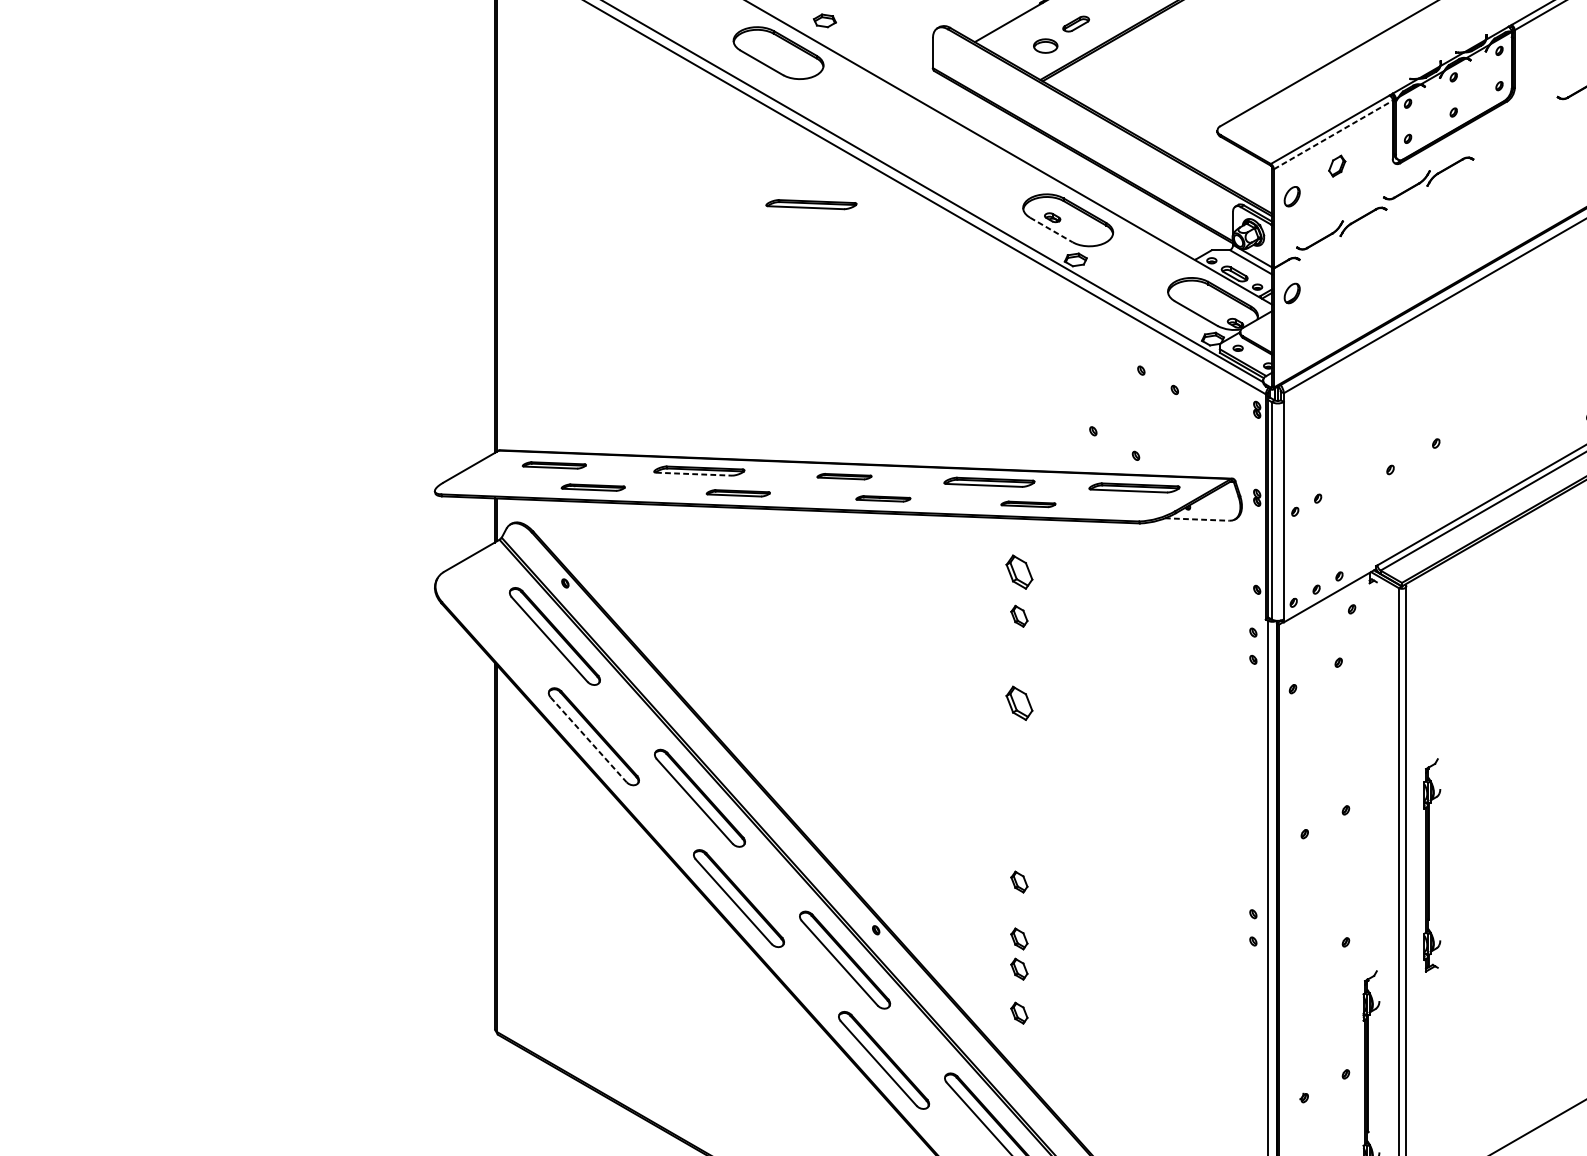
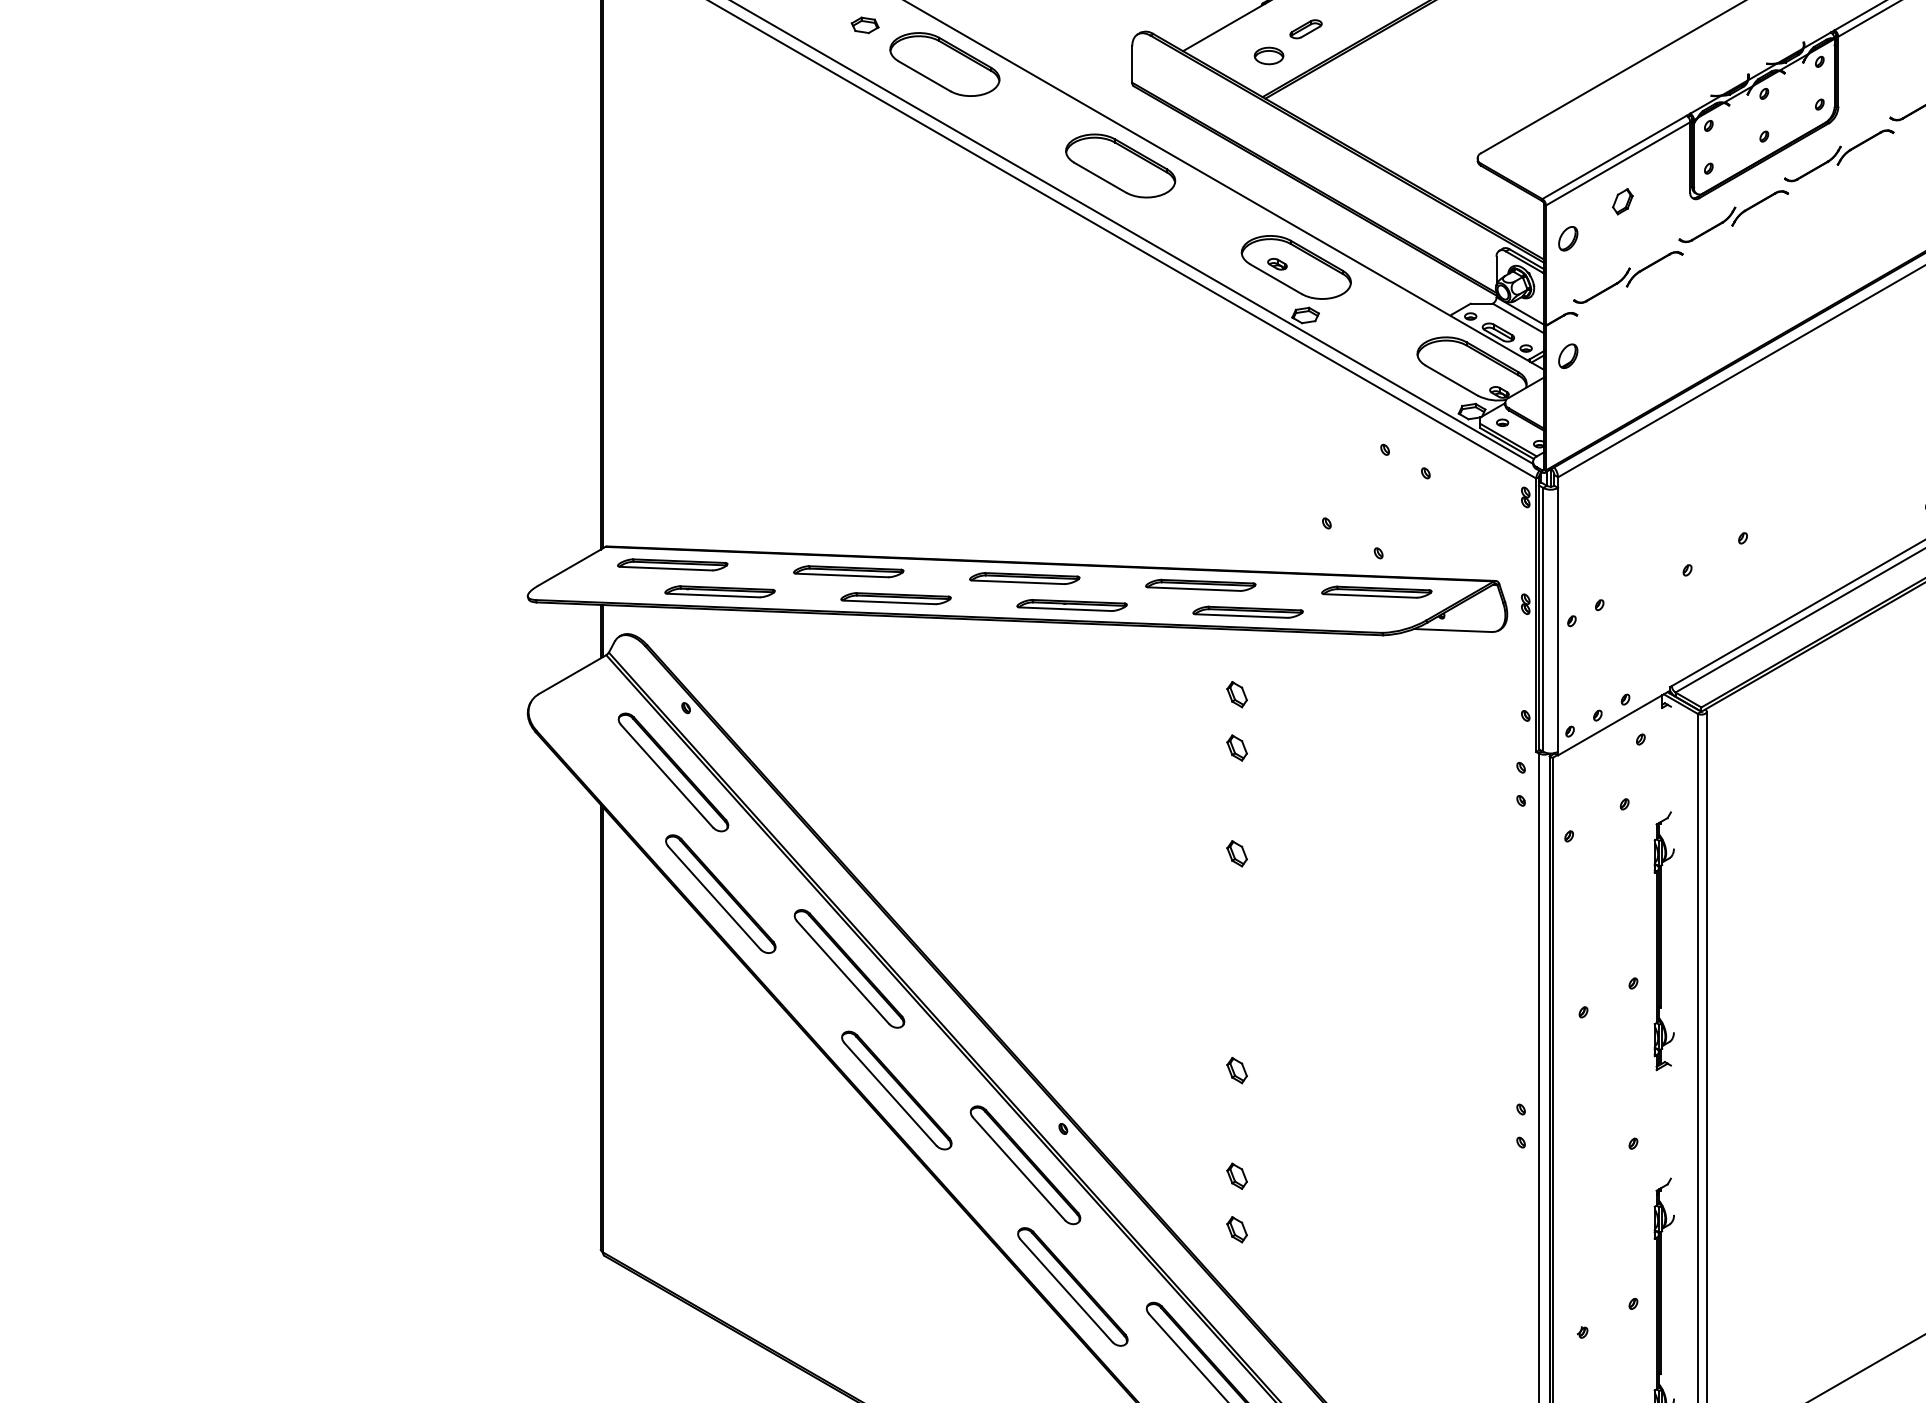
part: (824, 20) -> (864, 25), moved
part: (1515, 128) -> (1839, 155), added
line: (1333, 134) -> (1618, 163), dashed -> solid
part: (923, 136) -> (1120, 165), added
part: (811, 203) -> (984, 247), removed
line: (1051, 230) -> (1276, 279), dashed -> solid
part: (554, 465) -> (672, 564), size x1.43
line: (694, 474) -> (842, 575), dashed -> solid
part: (844, 476) -> (1024, 578), size x1.67
part: (592, 487) -> (719, 591), size x1.43
part: (737, 493) -> (895, 598), size x1.43
part: (882, 498) -> (1071, 605), size x1.67
part: (1027, 503) -> (1247, 611), size x1.67
line: (1197, 519) -> (1453, 630), dashed -> solid
part: (1018, 572) -> (1236, 694), size x0.62
part: (1018, 703) -> (1236, 853), size x0.62
line: (588, 740) -> (714, 898), dashed -> solid
part: (1431, 865) -> (1663, 941), moved
part: (1018, 938) -> (1236, 1139), removed

